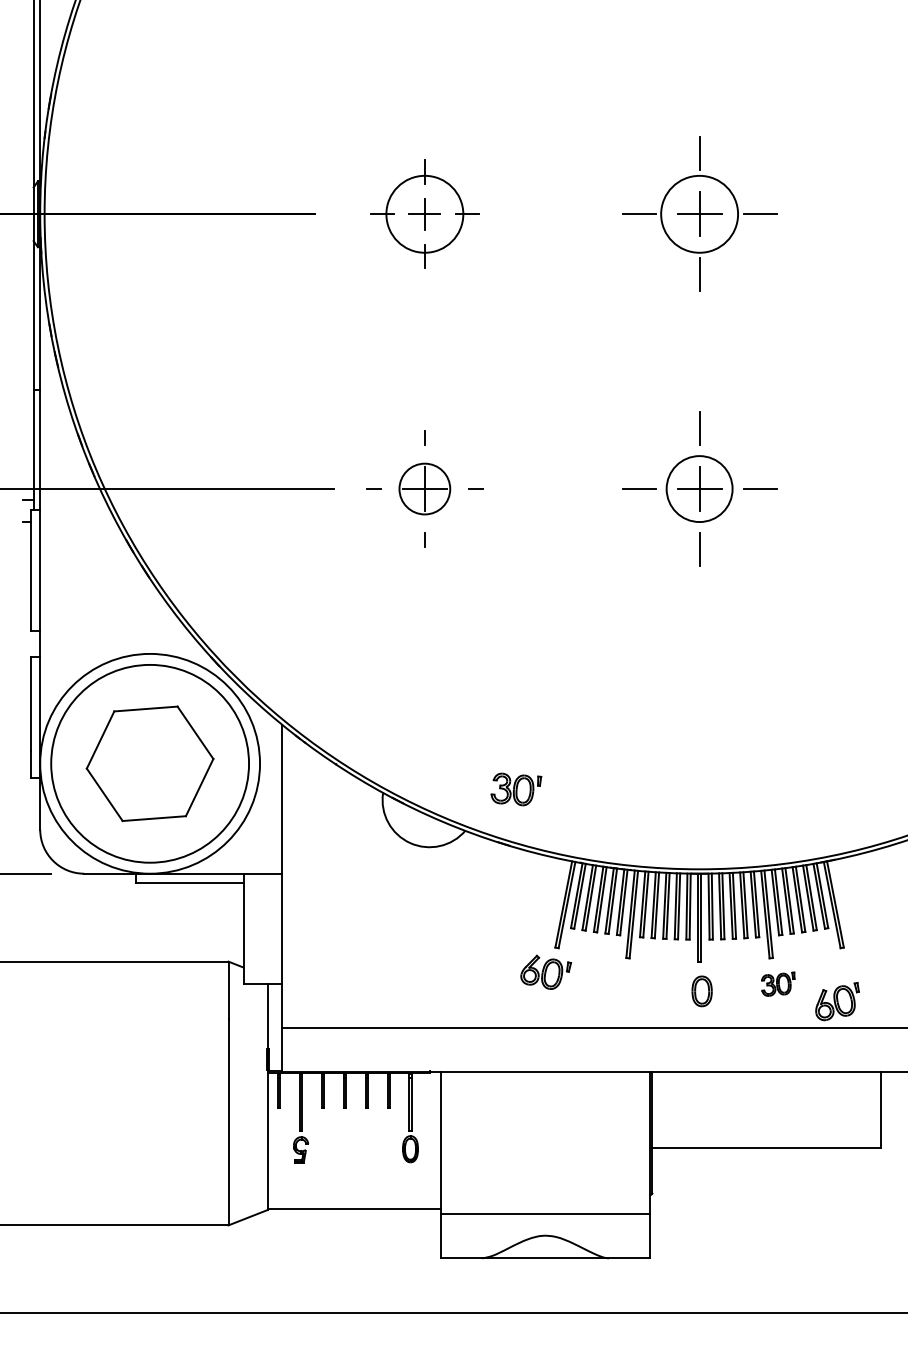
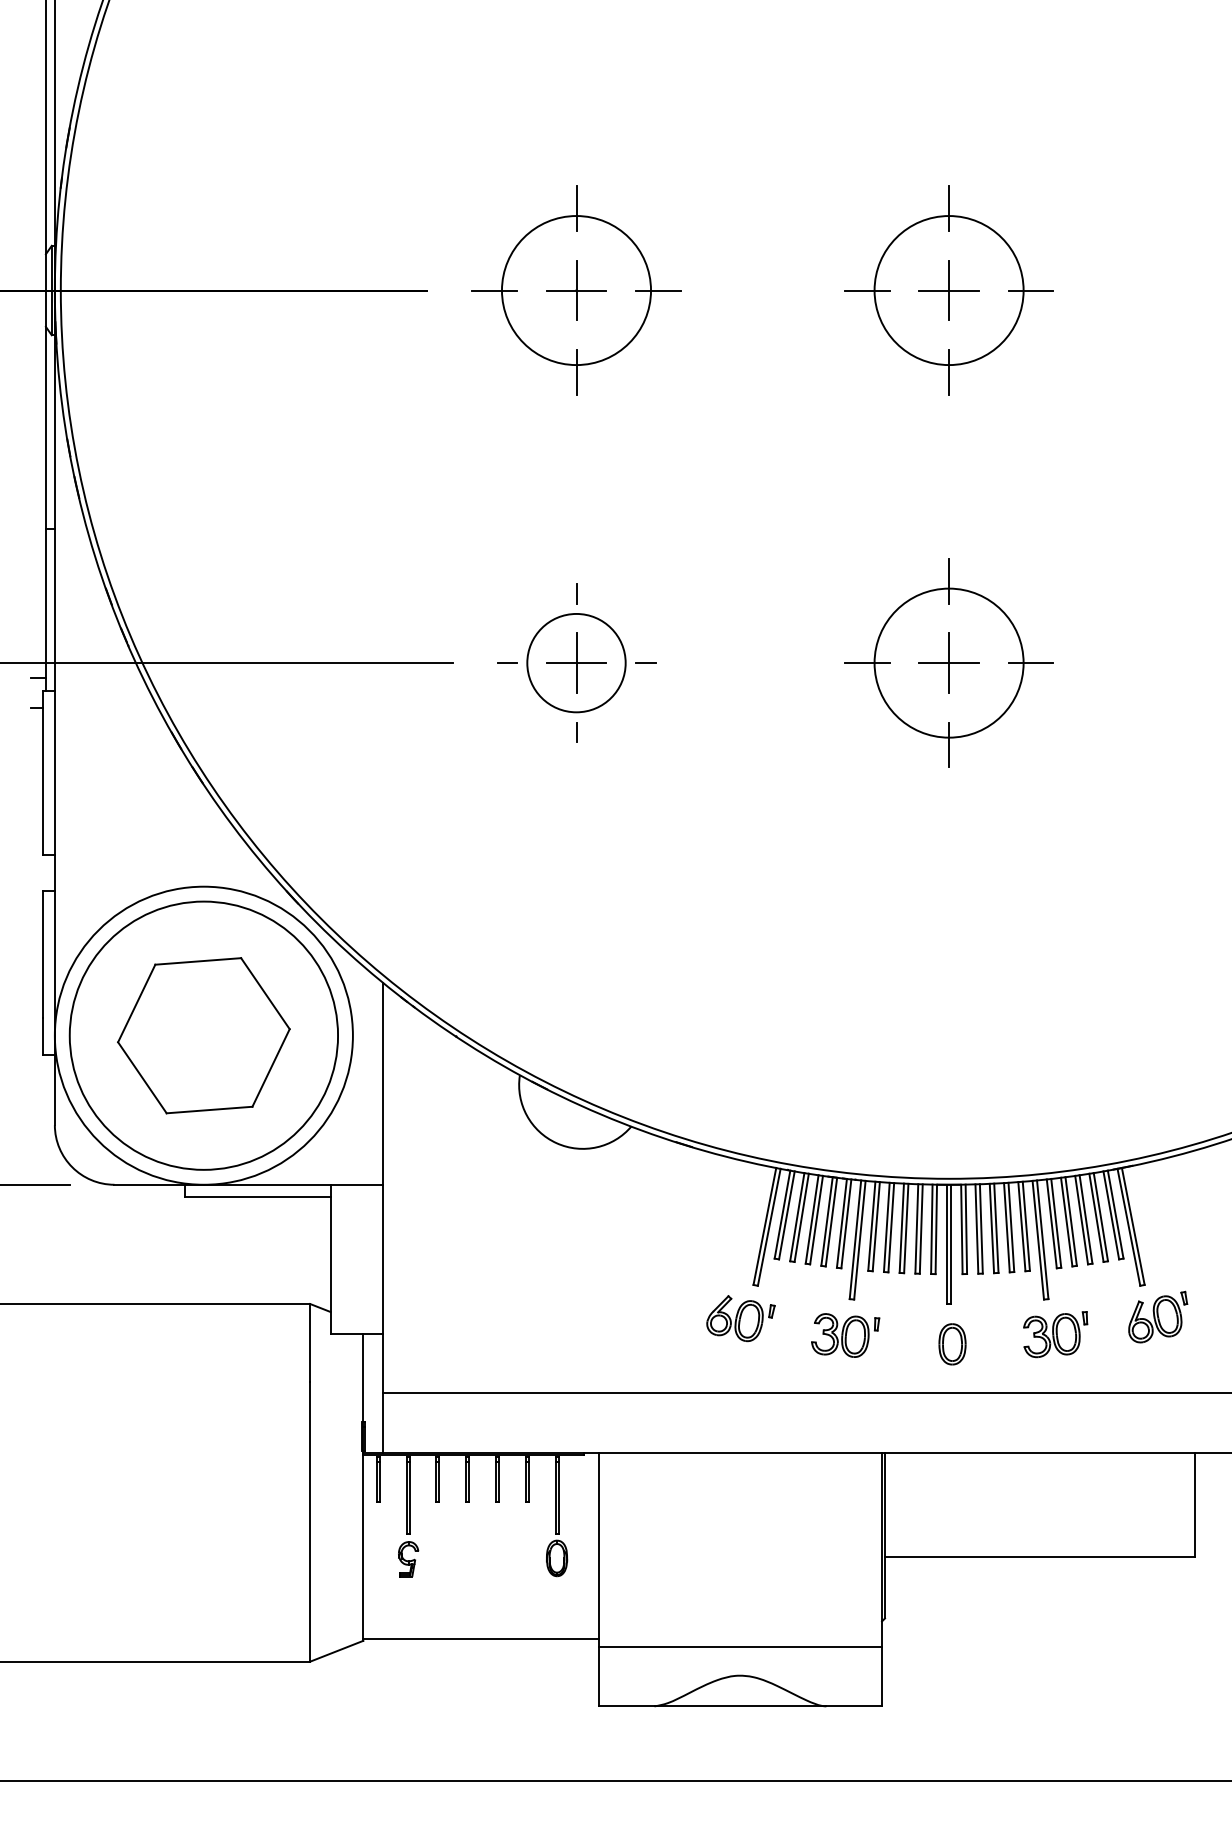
part: (424, 214) -> (576, 290), size x1.43
circle: (699, 214) -> (948, 290), size x1.43
circle: (424, 488) -> (576, 662), size x1.43
circle: (699, 488) -> (948, 662), size x1.67
part: (516, 789) -> (845, 1335), moved
part: (778, 984) -> (1055, 1334), size x1.43
part: (837, 1001) -> (1158, 1316), moved

